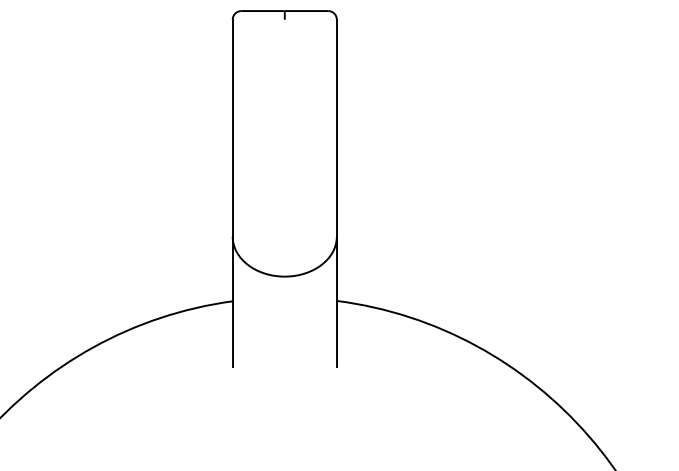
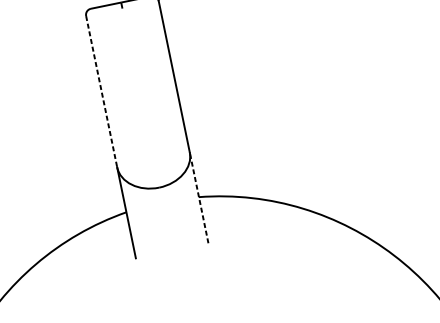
line: (232, 128) -> (101, 91), solid -> dashed
line: (336, 301) -> (198, 197), solid -> dashed

